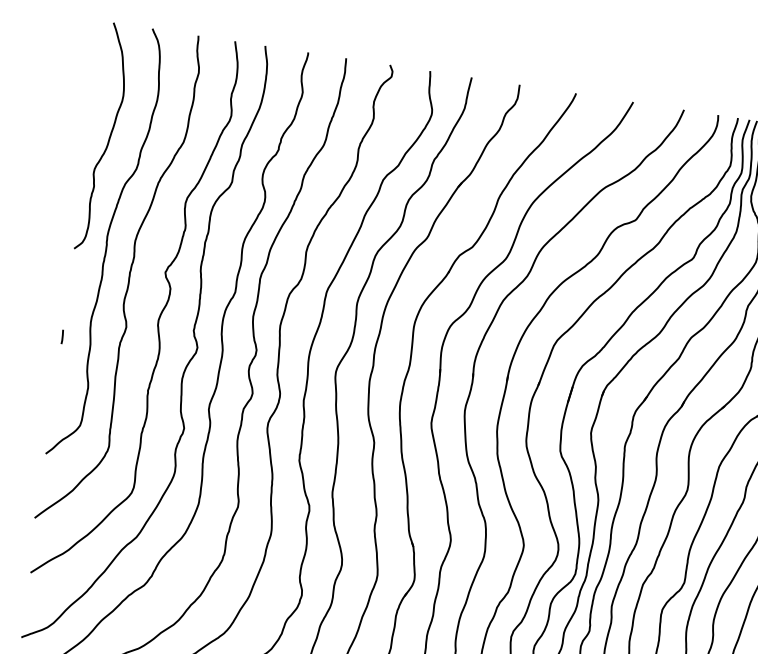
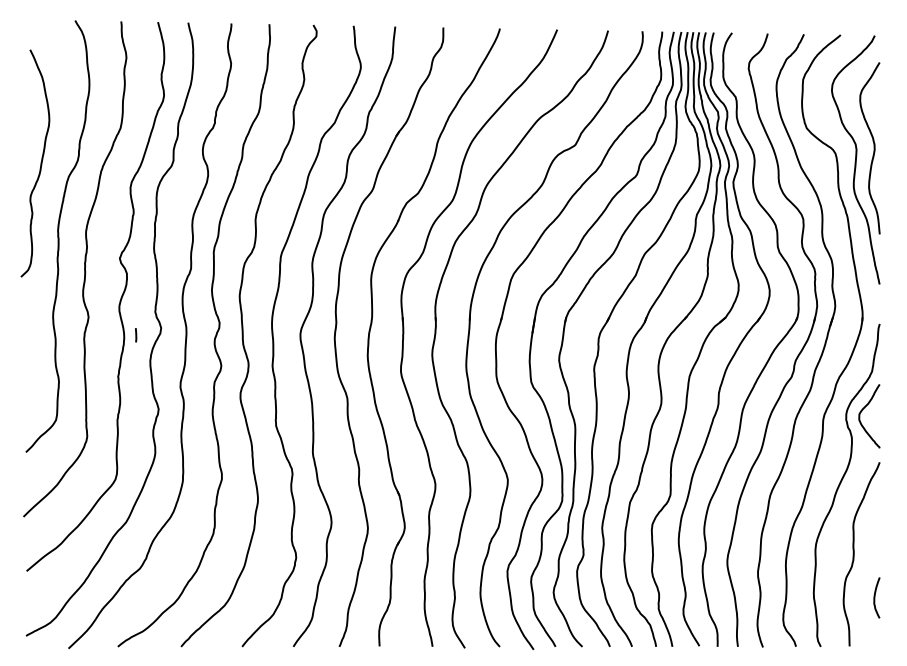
curve: (108, 137) -> (40, 163), moved
line: (62, 337) -> (136, 335), moved

